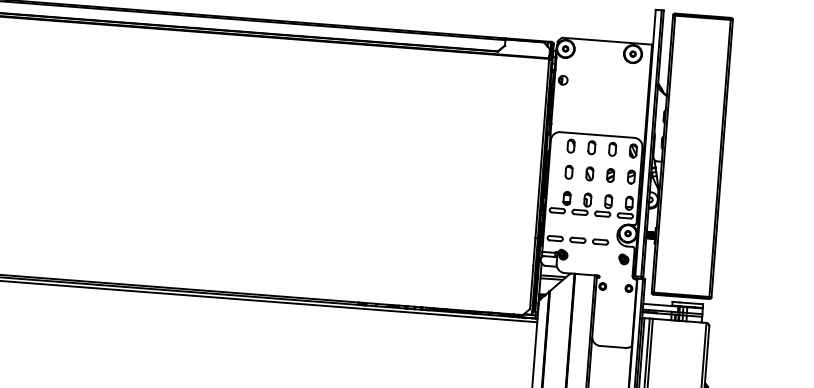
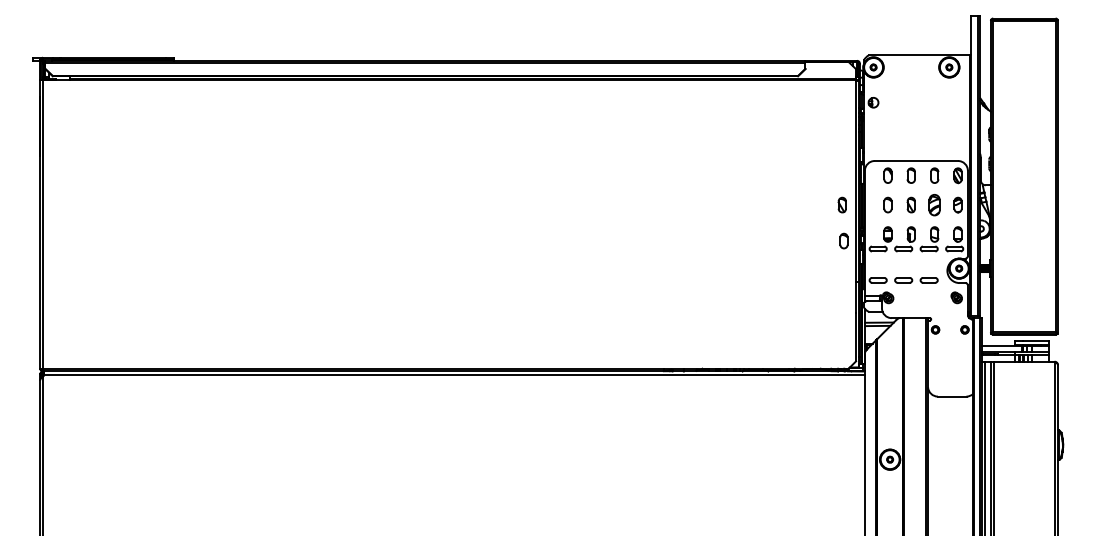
part: (527, 168) -> (841, 204), added
part: (610, 174) -> (934, 204), size x1.4
part: (527, 200) -> (843, 240), added

